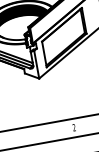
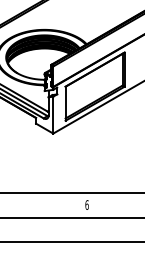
text: (73, 127) -> (86, 204), 2 -> 6

